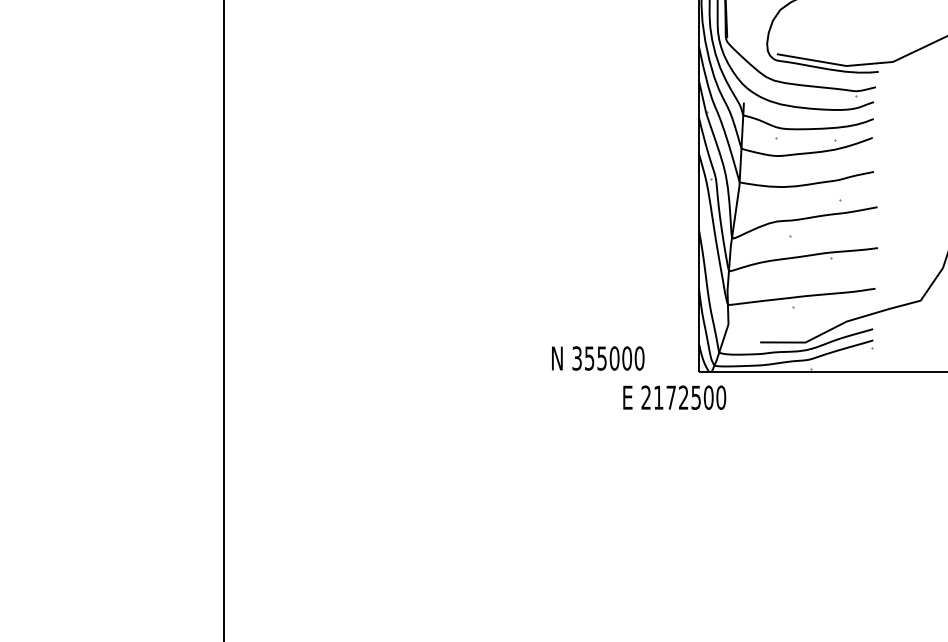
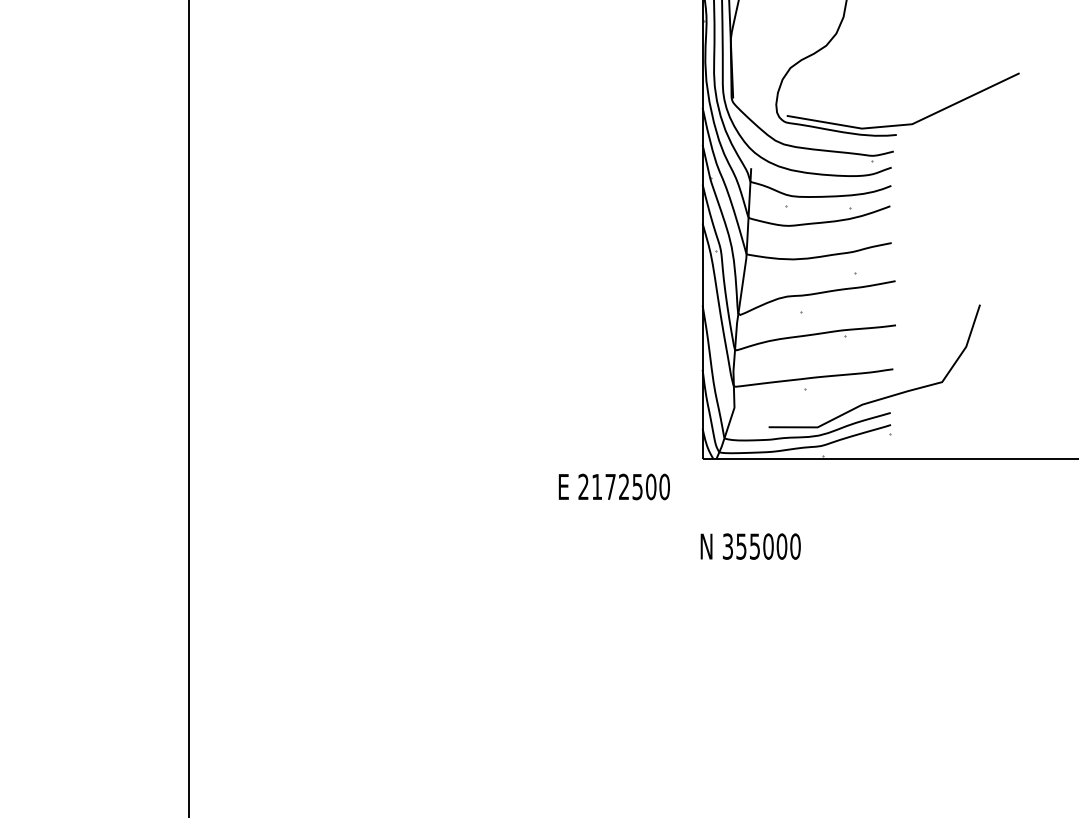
text: (597, 358) -> (750, 546), moved
text: (673, 397) -> (613, 486), moved

